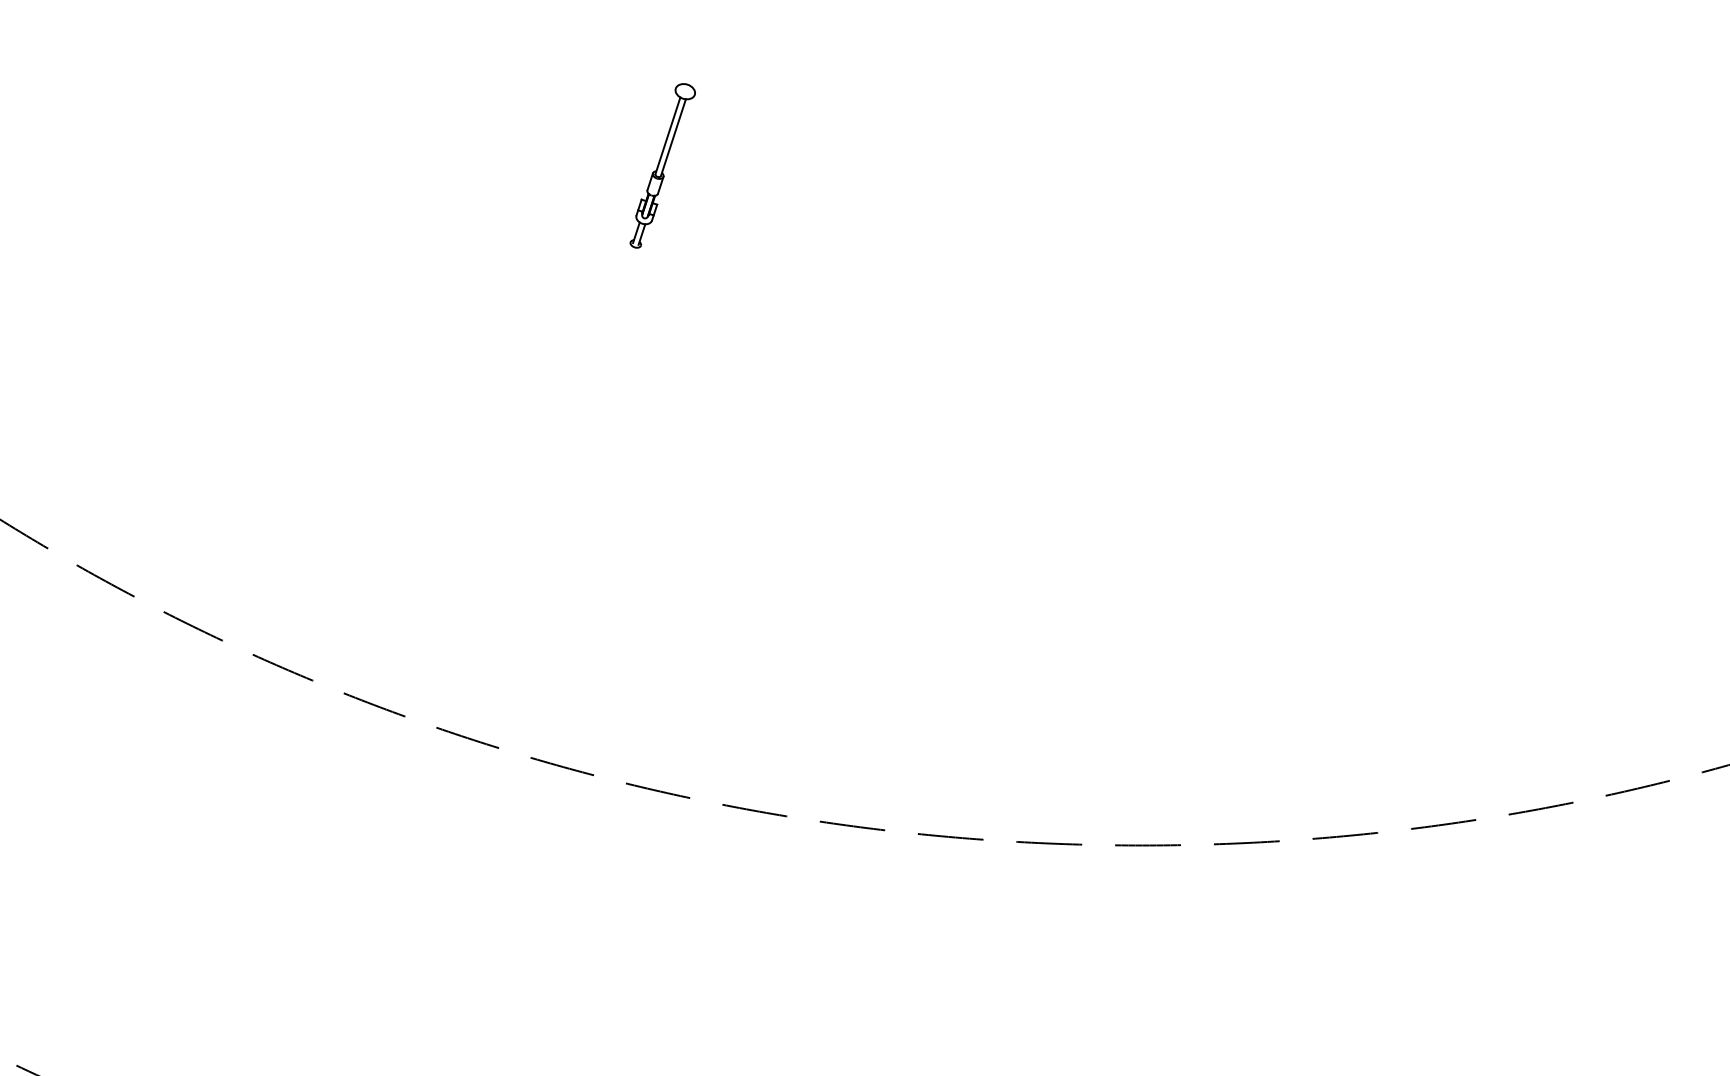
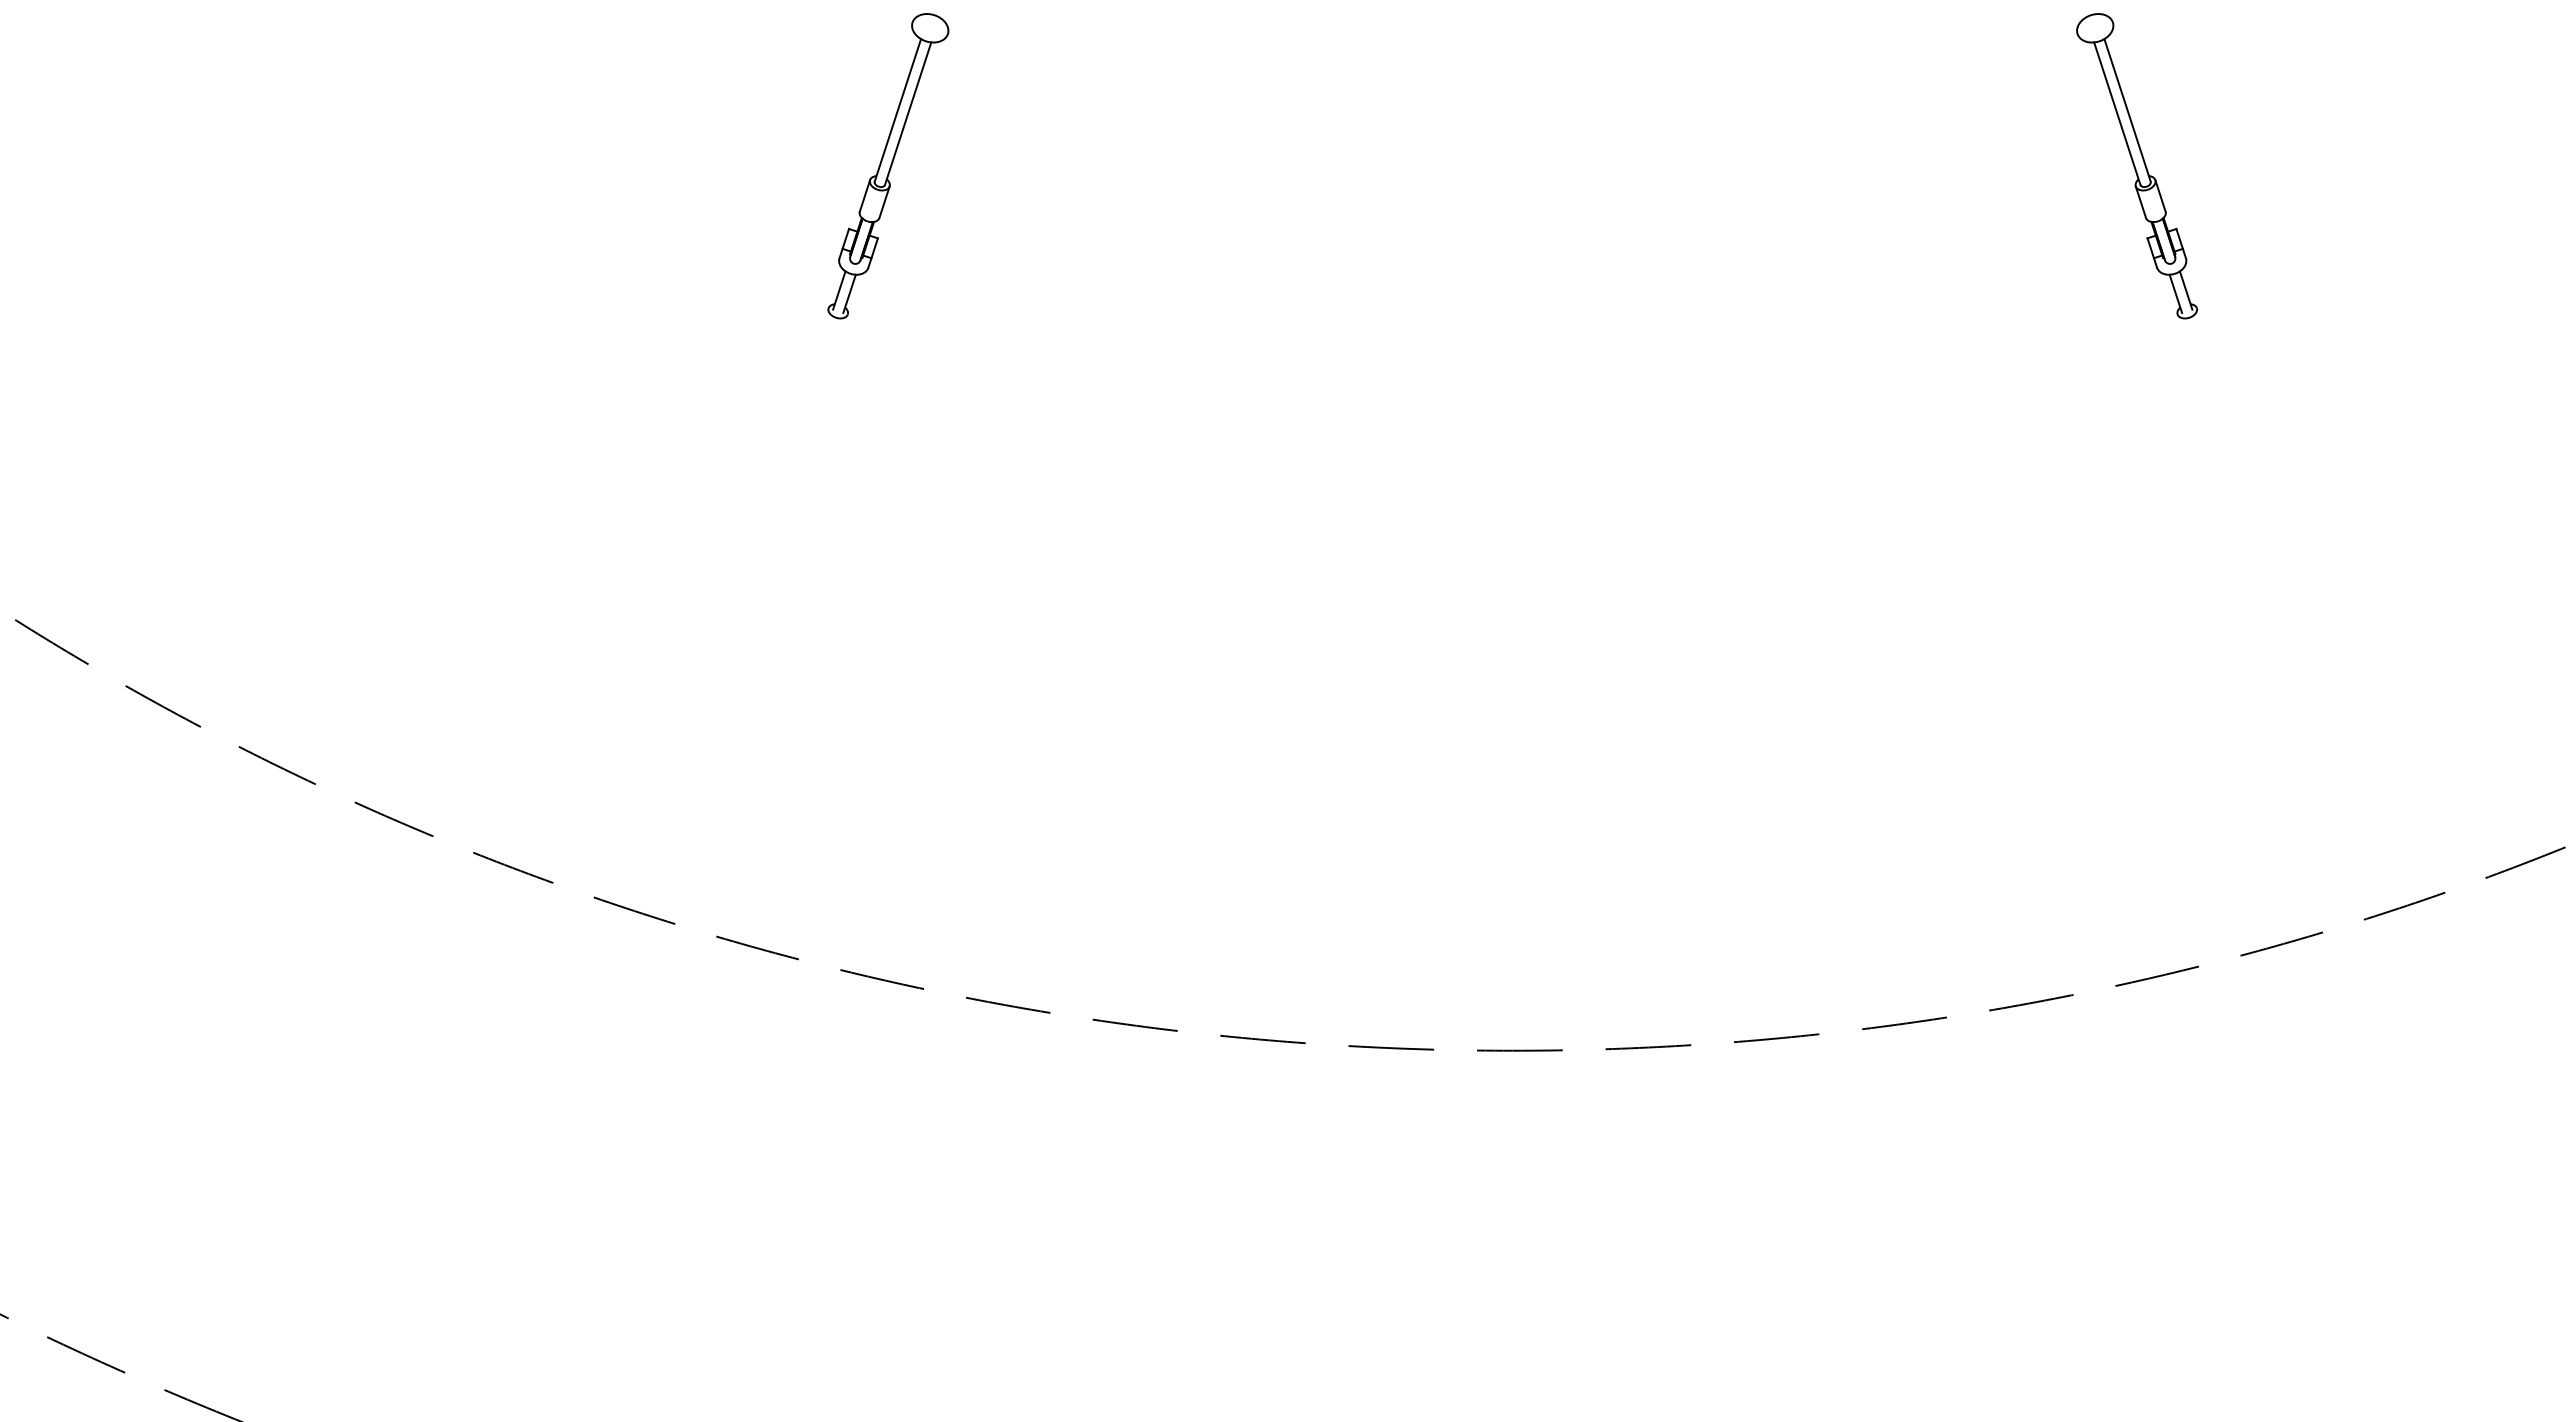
part: (662, 166) -> (888, 166), size x1.43
part: (1621, 166) -> (2136, 166), added

